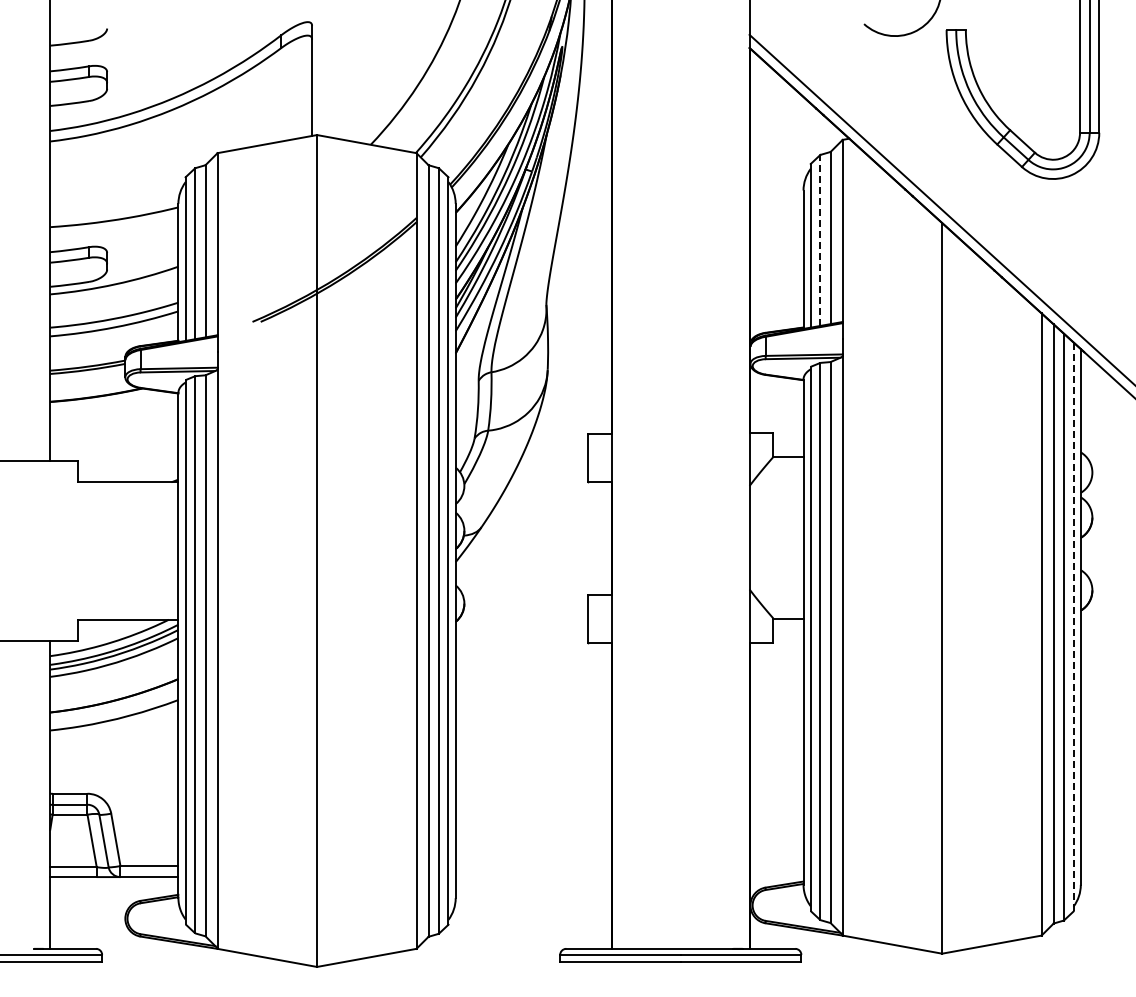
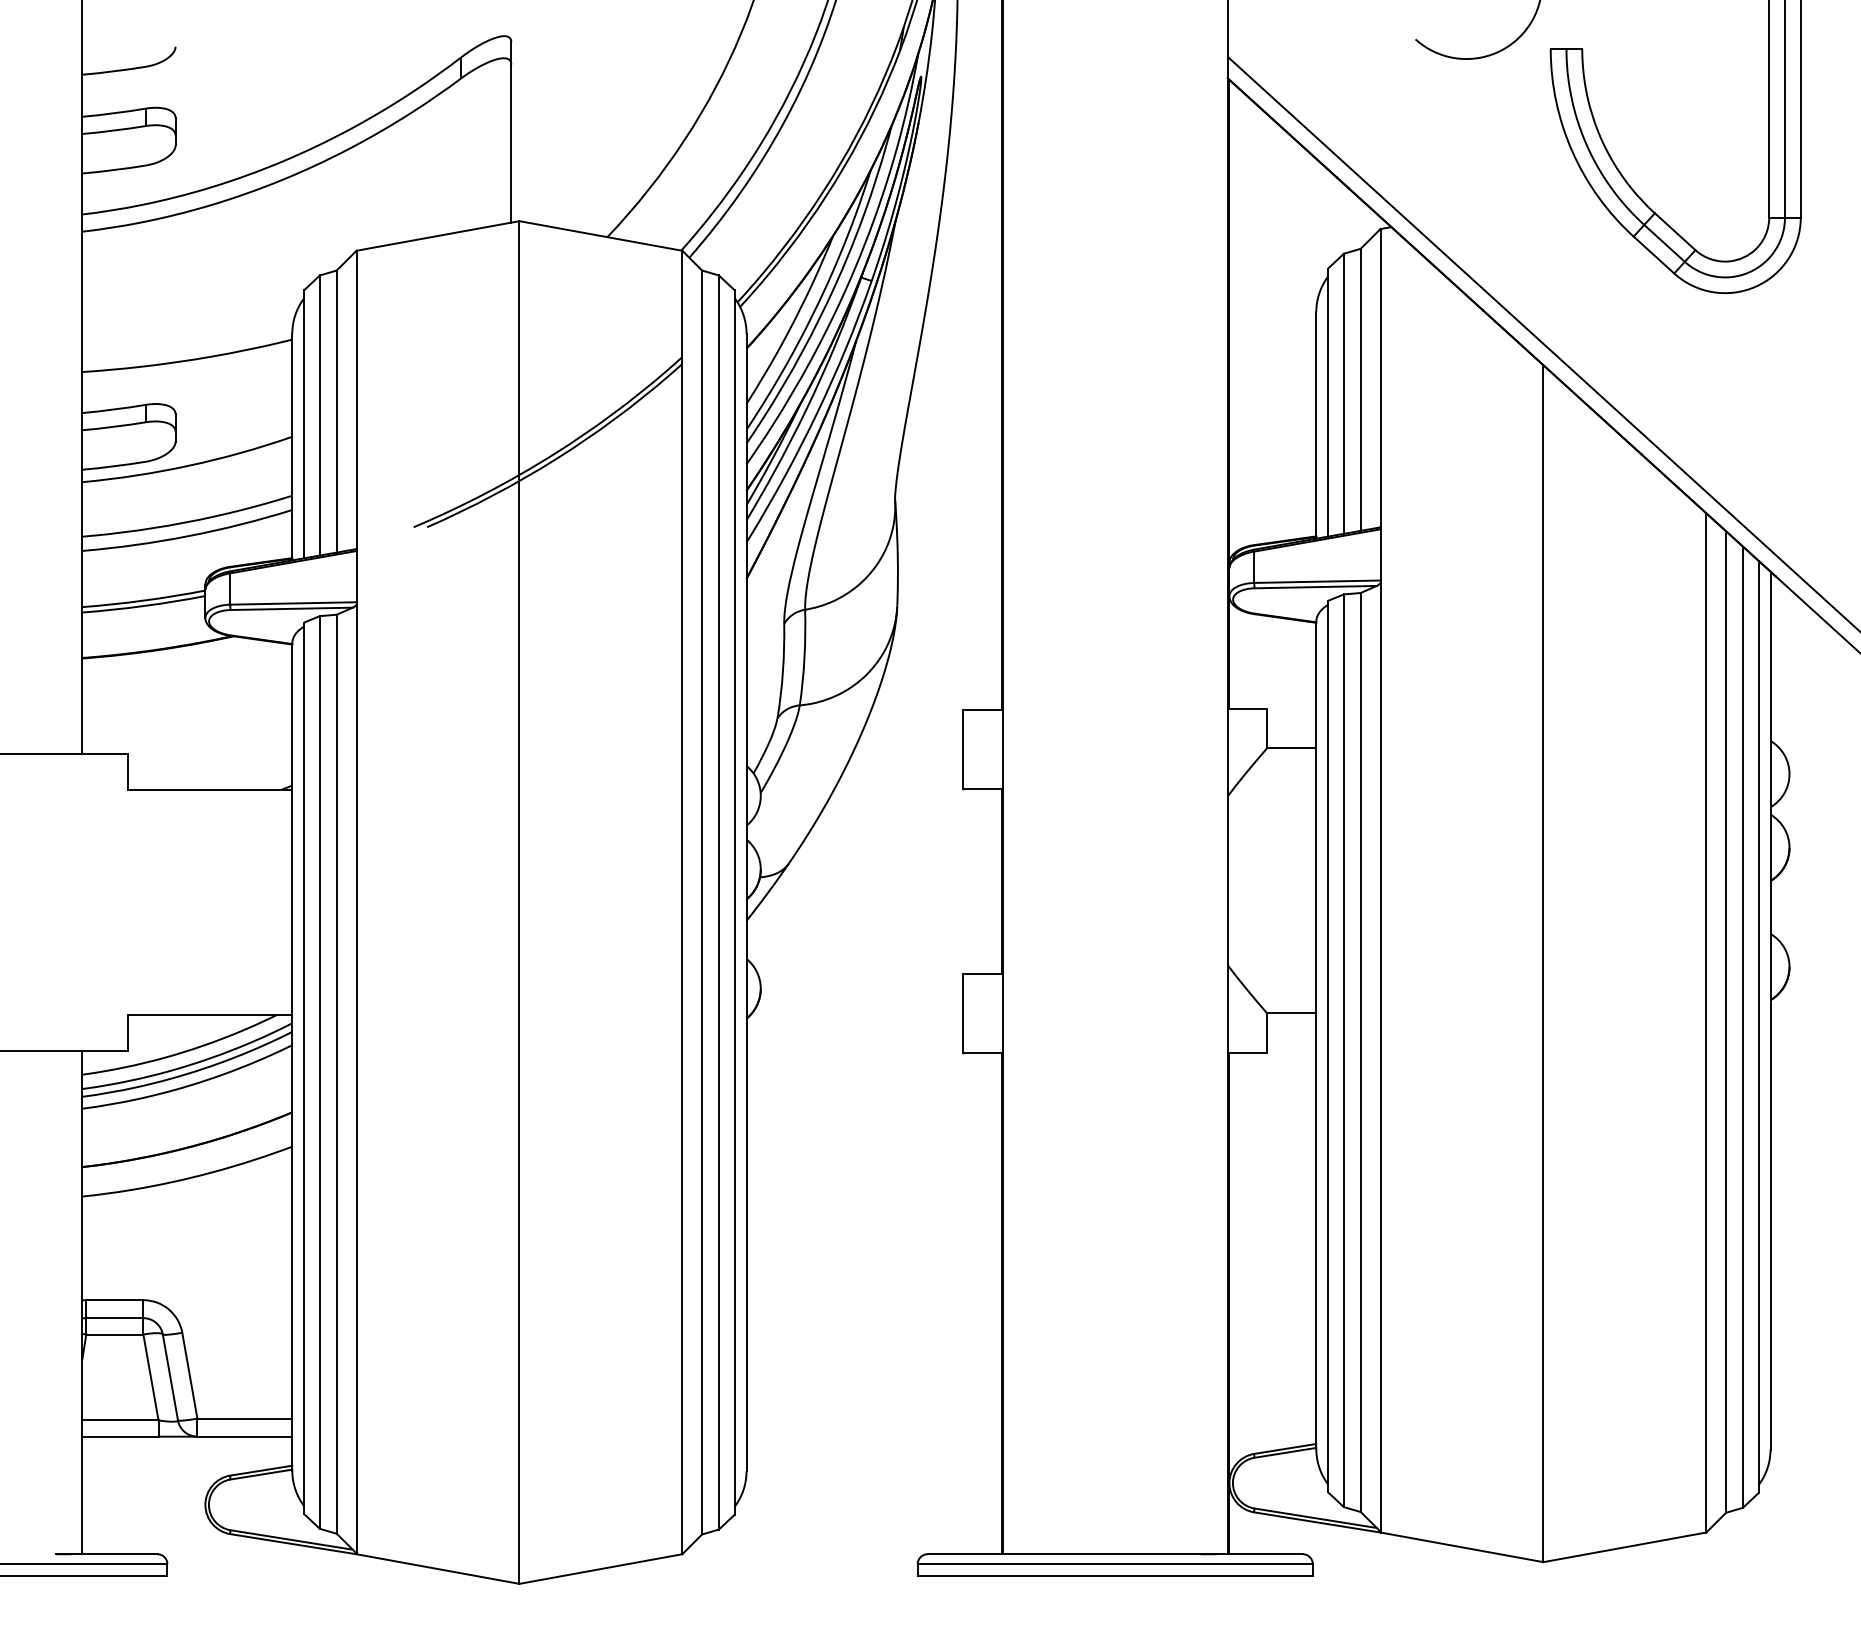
line: (820, 239) -> (1344, 392), dashed -> solid
line: (1073, 626) -> (1758, 1026), dashed -> solid

